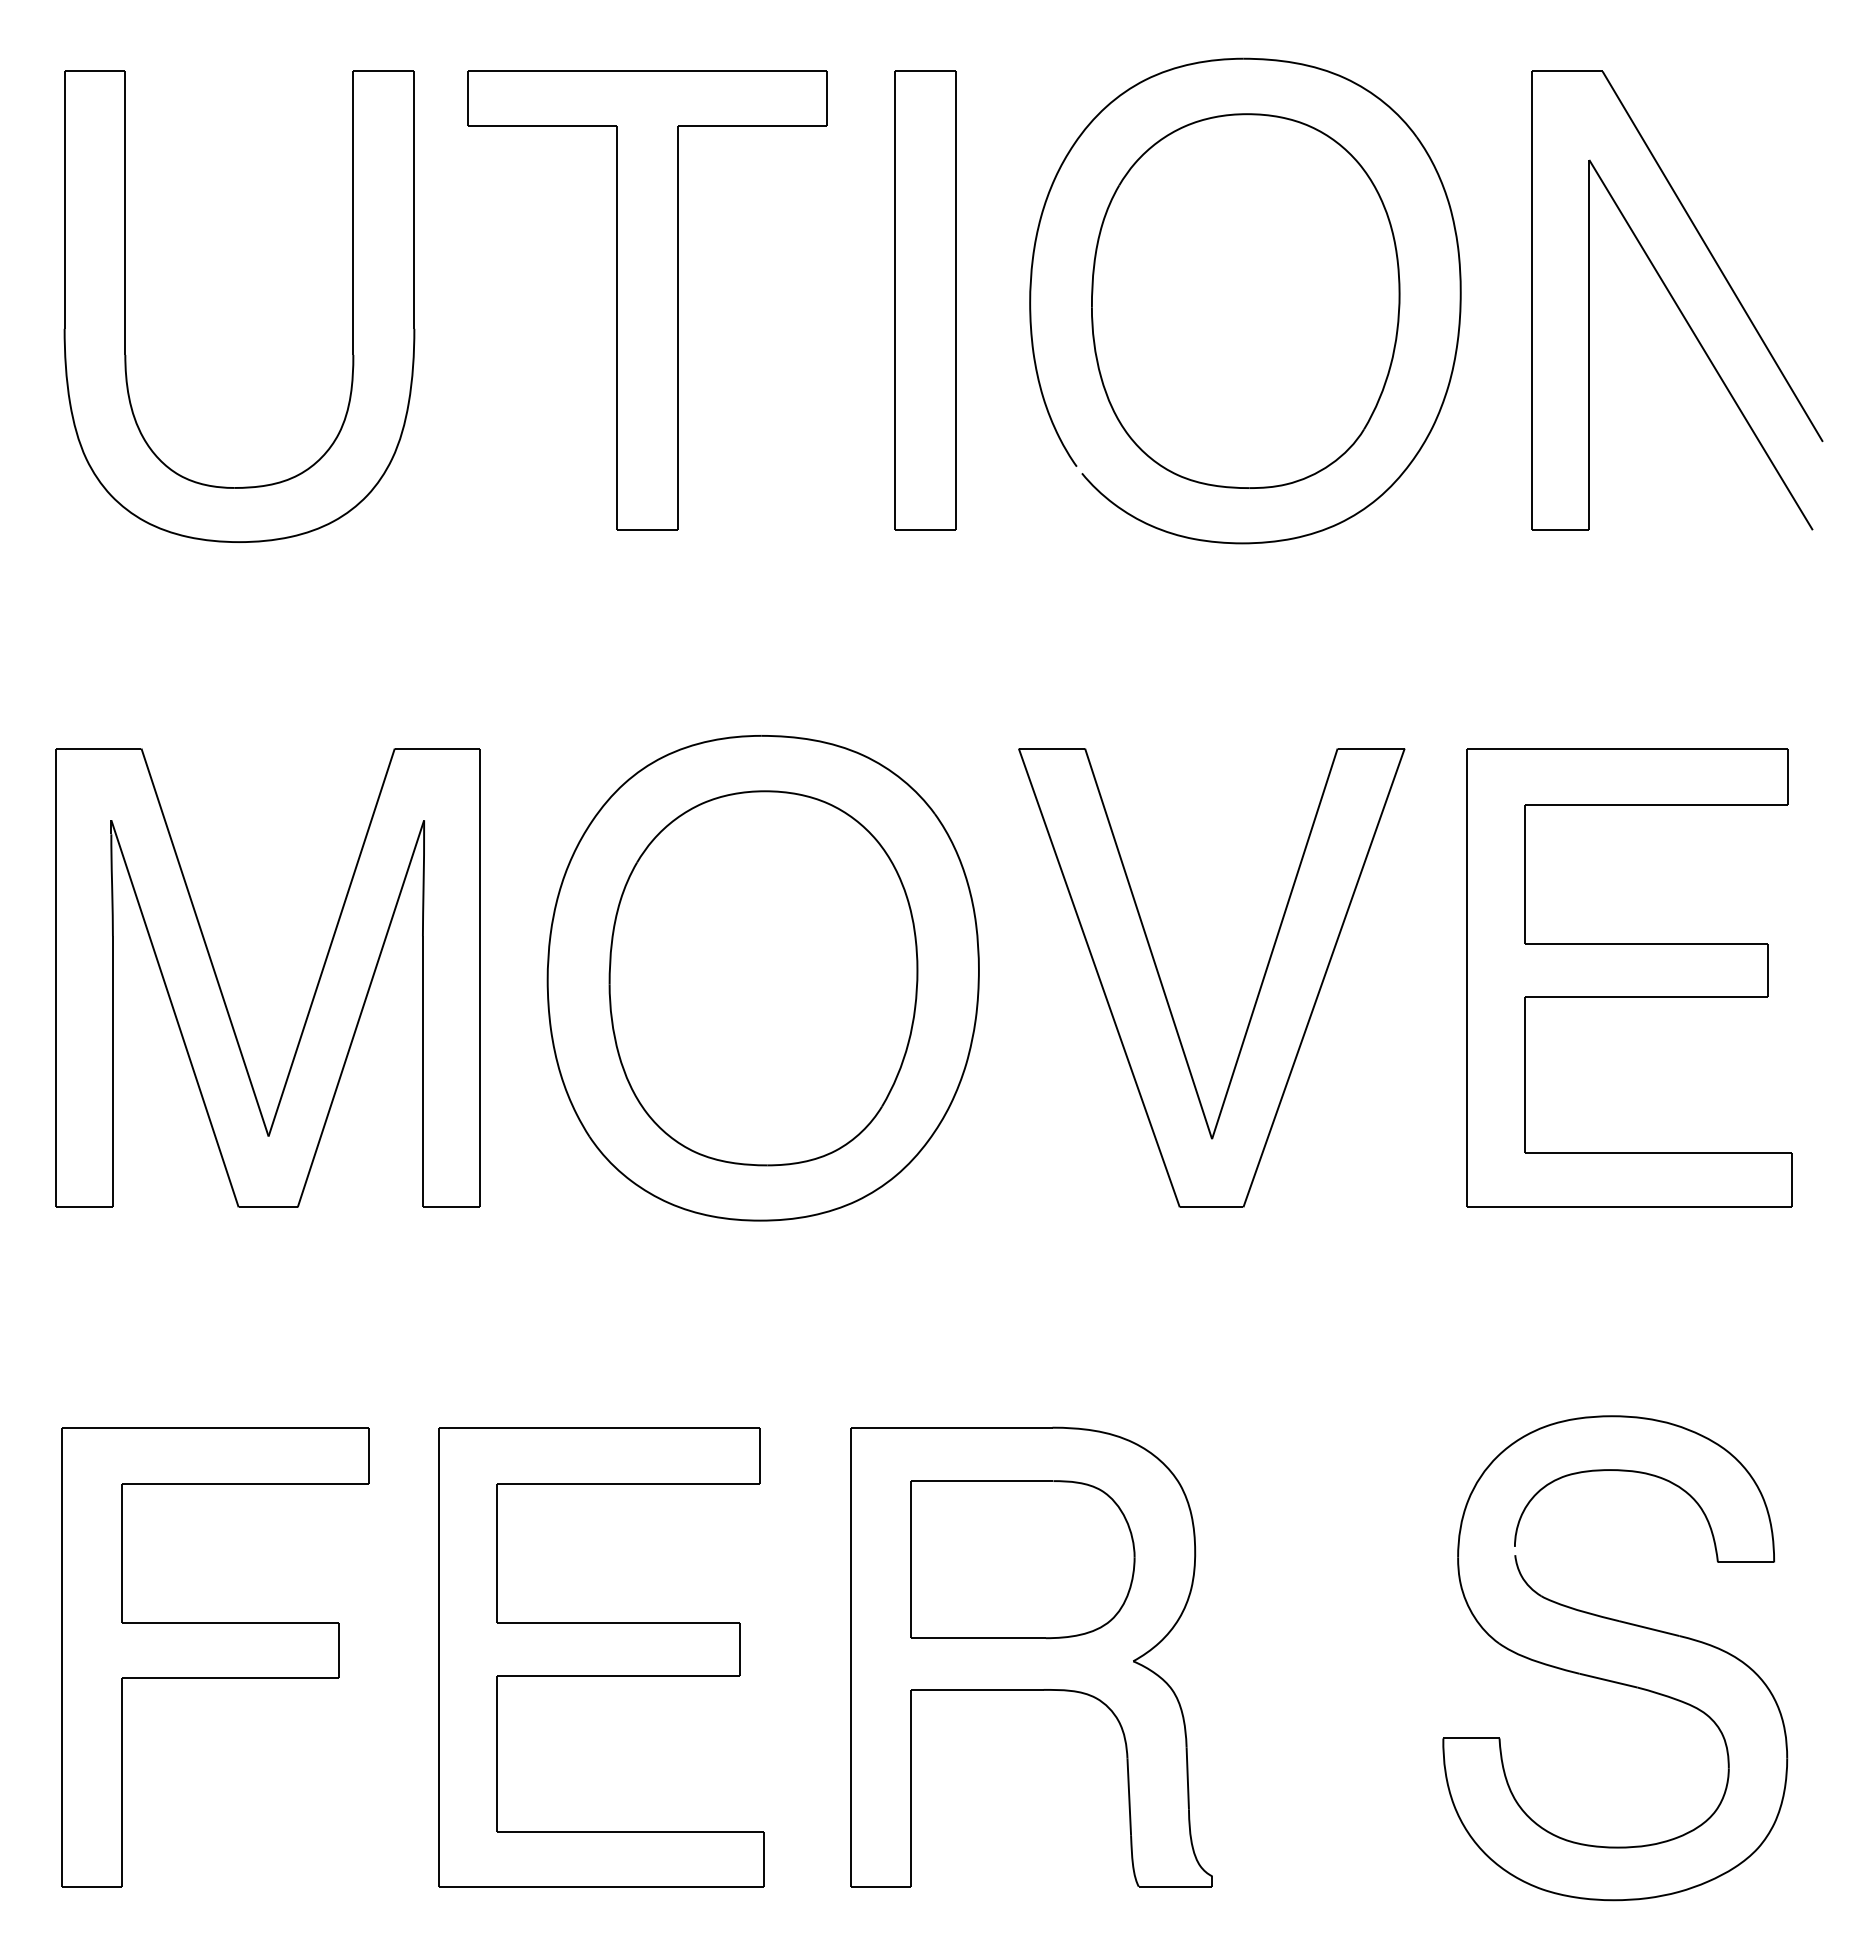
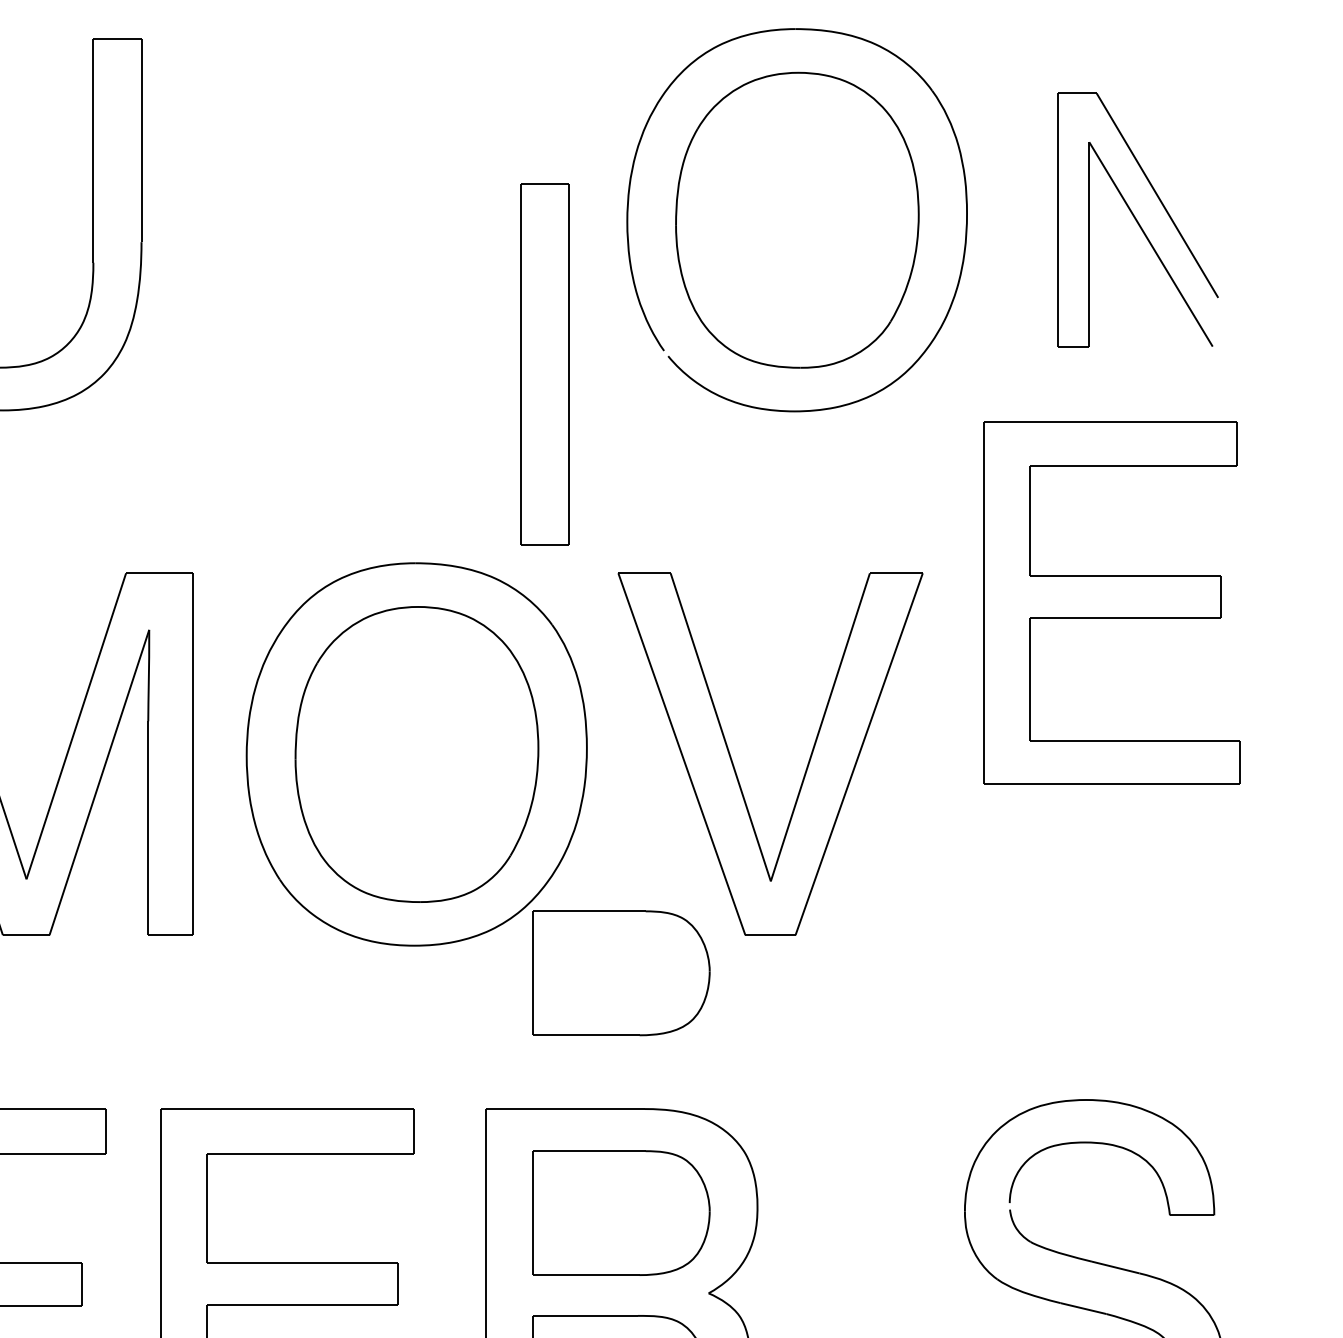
part: (647, 300) -> (325, 219), removed
part: (925, 300) -> (544, 364), moved
part: (1677, 300) -> (1138, 219), size x0.7
part: (1629, 977) -> (1111, 602), moved
part: (1022, 1255) -> (621, 973), added

